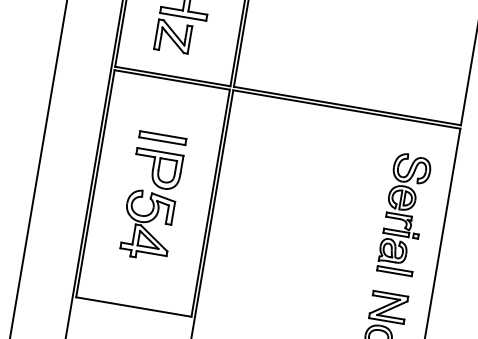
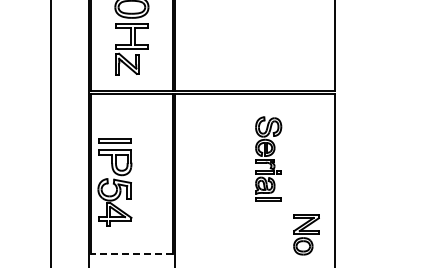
part: (151, 197) -> (114, 182), moved
part: (404, 213) -> (268, 158), moved
line: (133, 306) -> (131, 253), solid -> dashed

